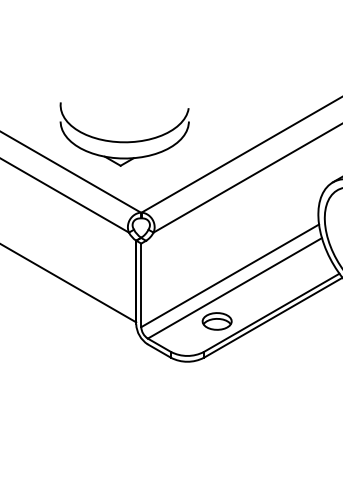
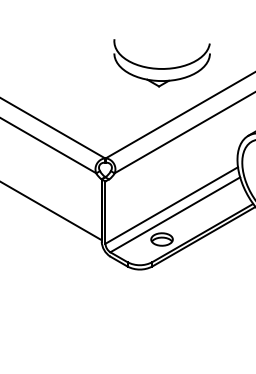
part: (123, 134) -> (161, 63), moved

